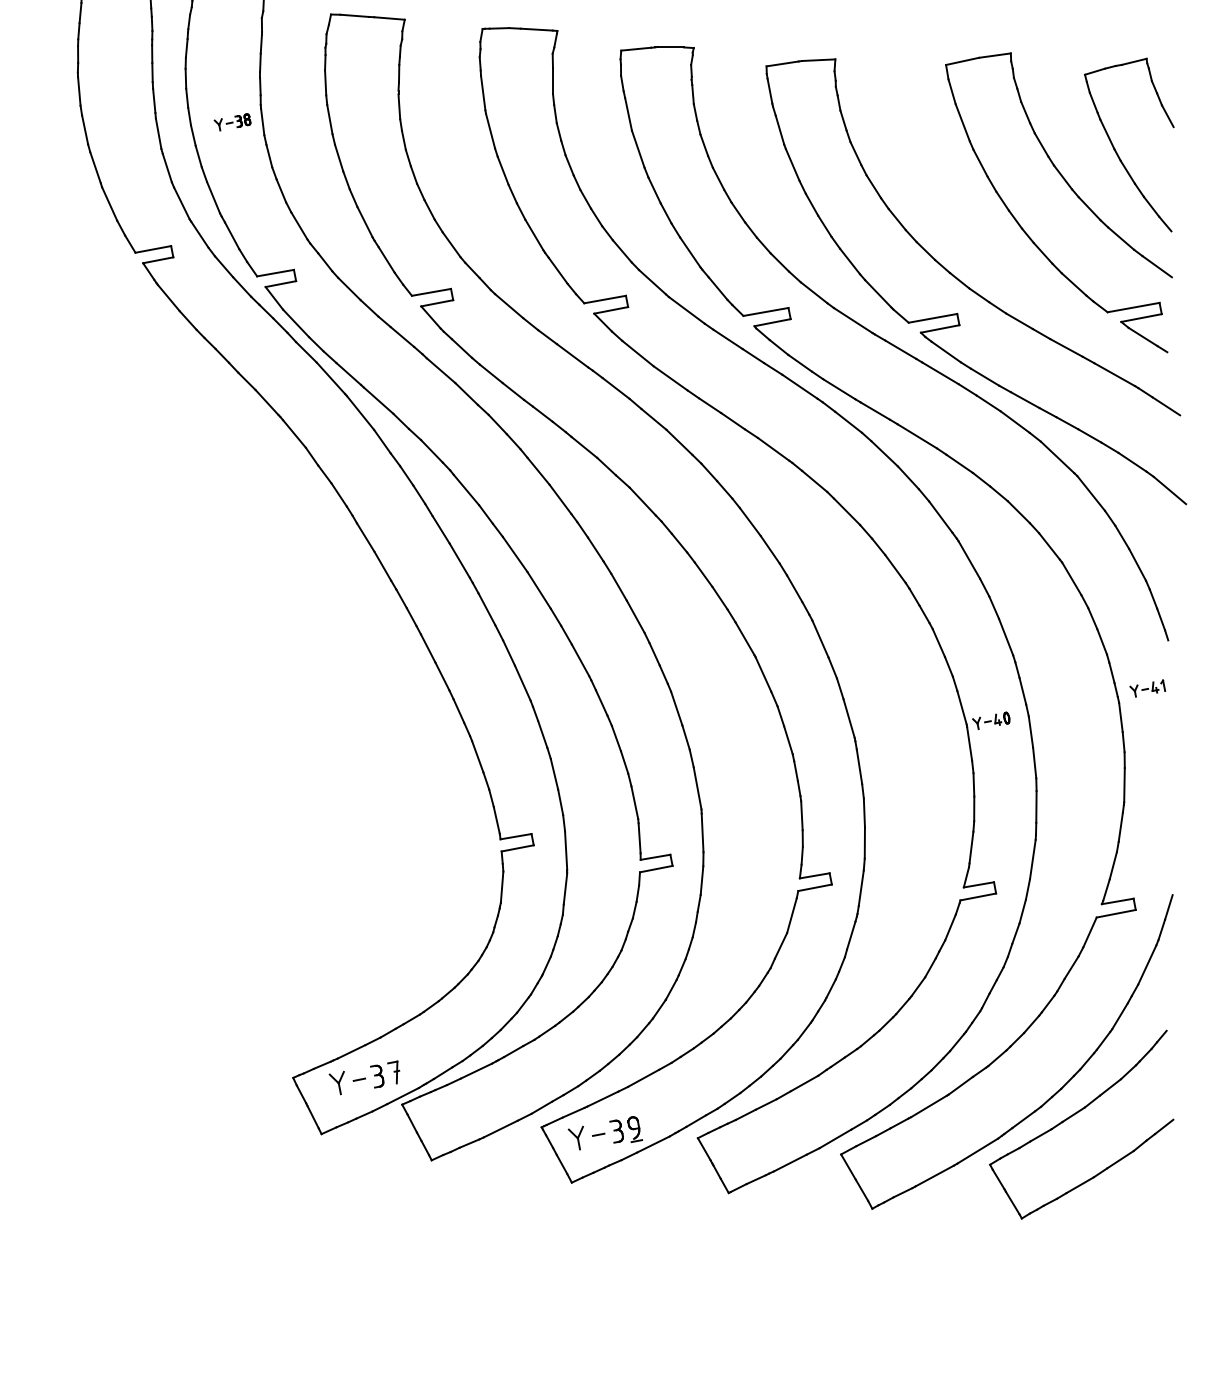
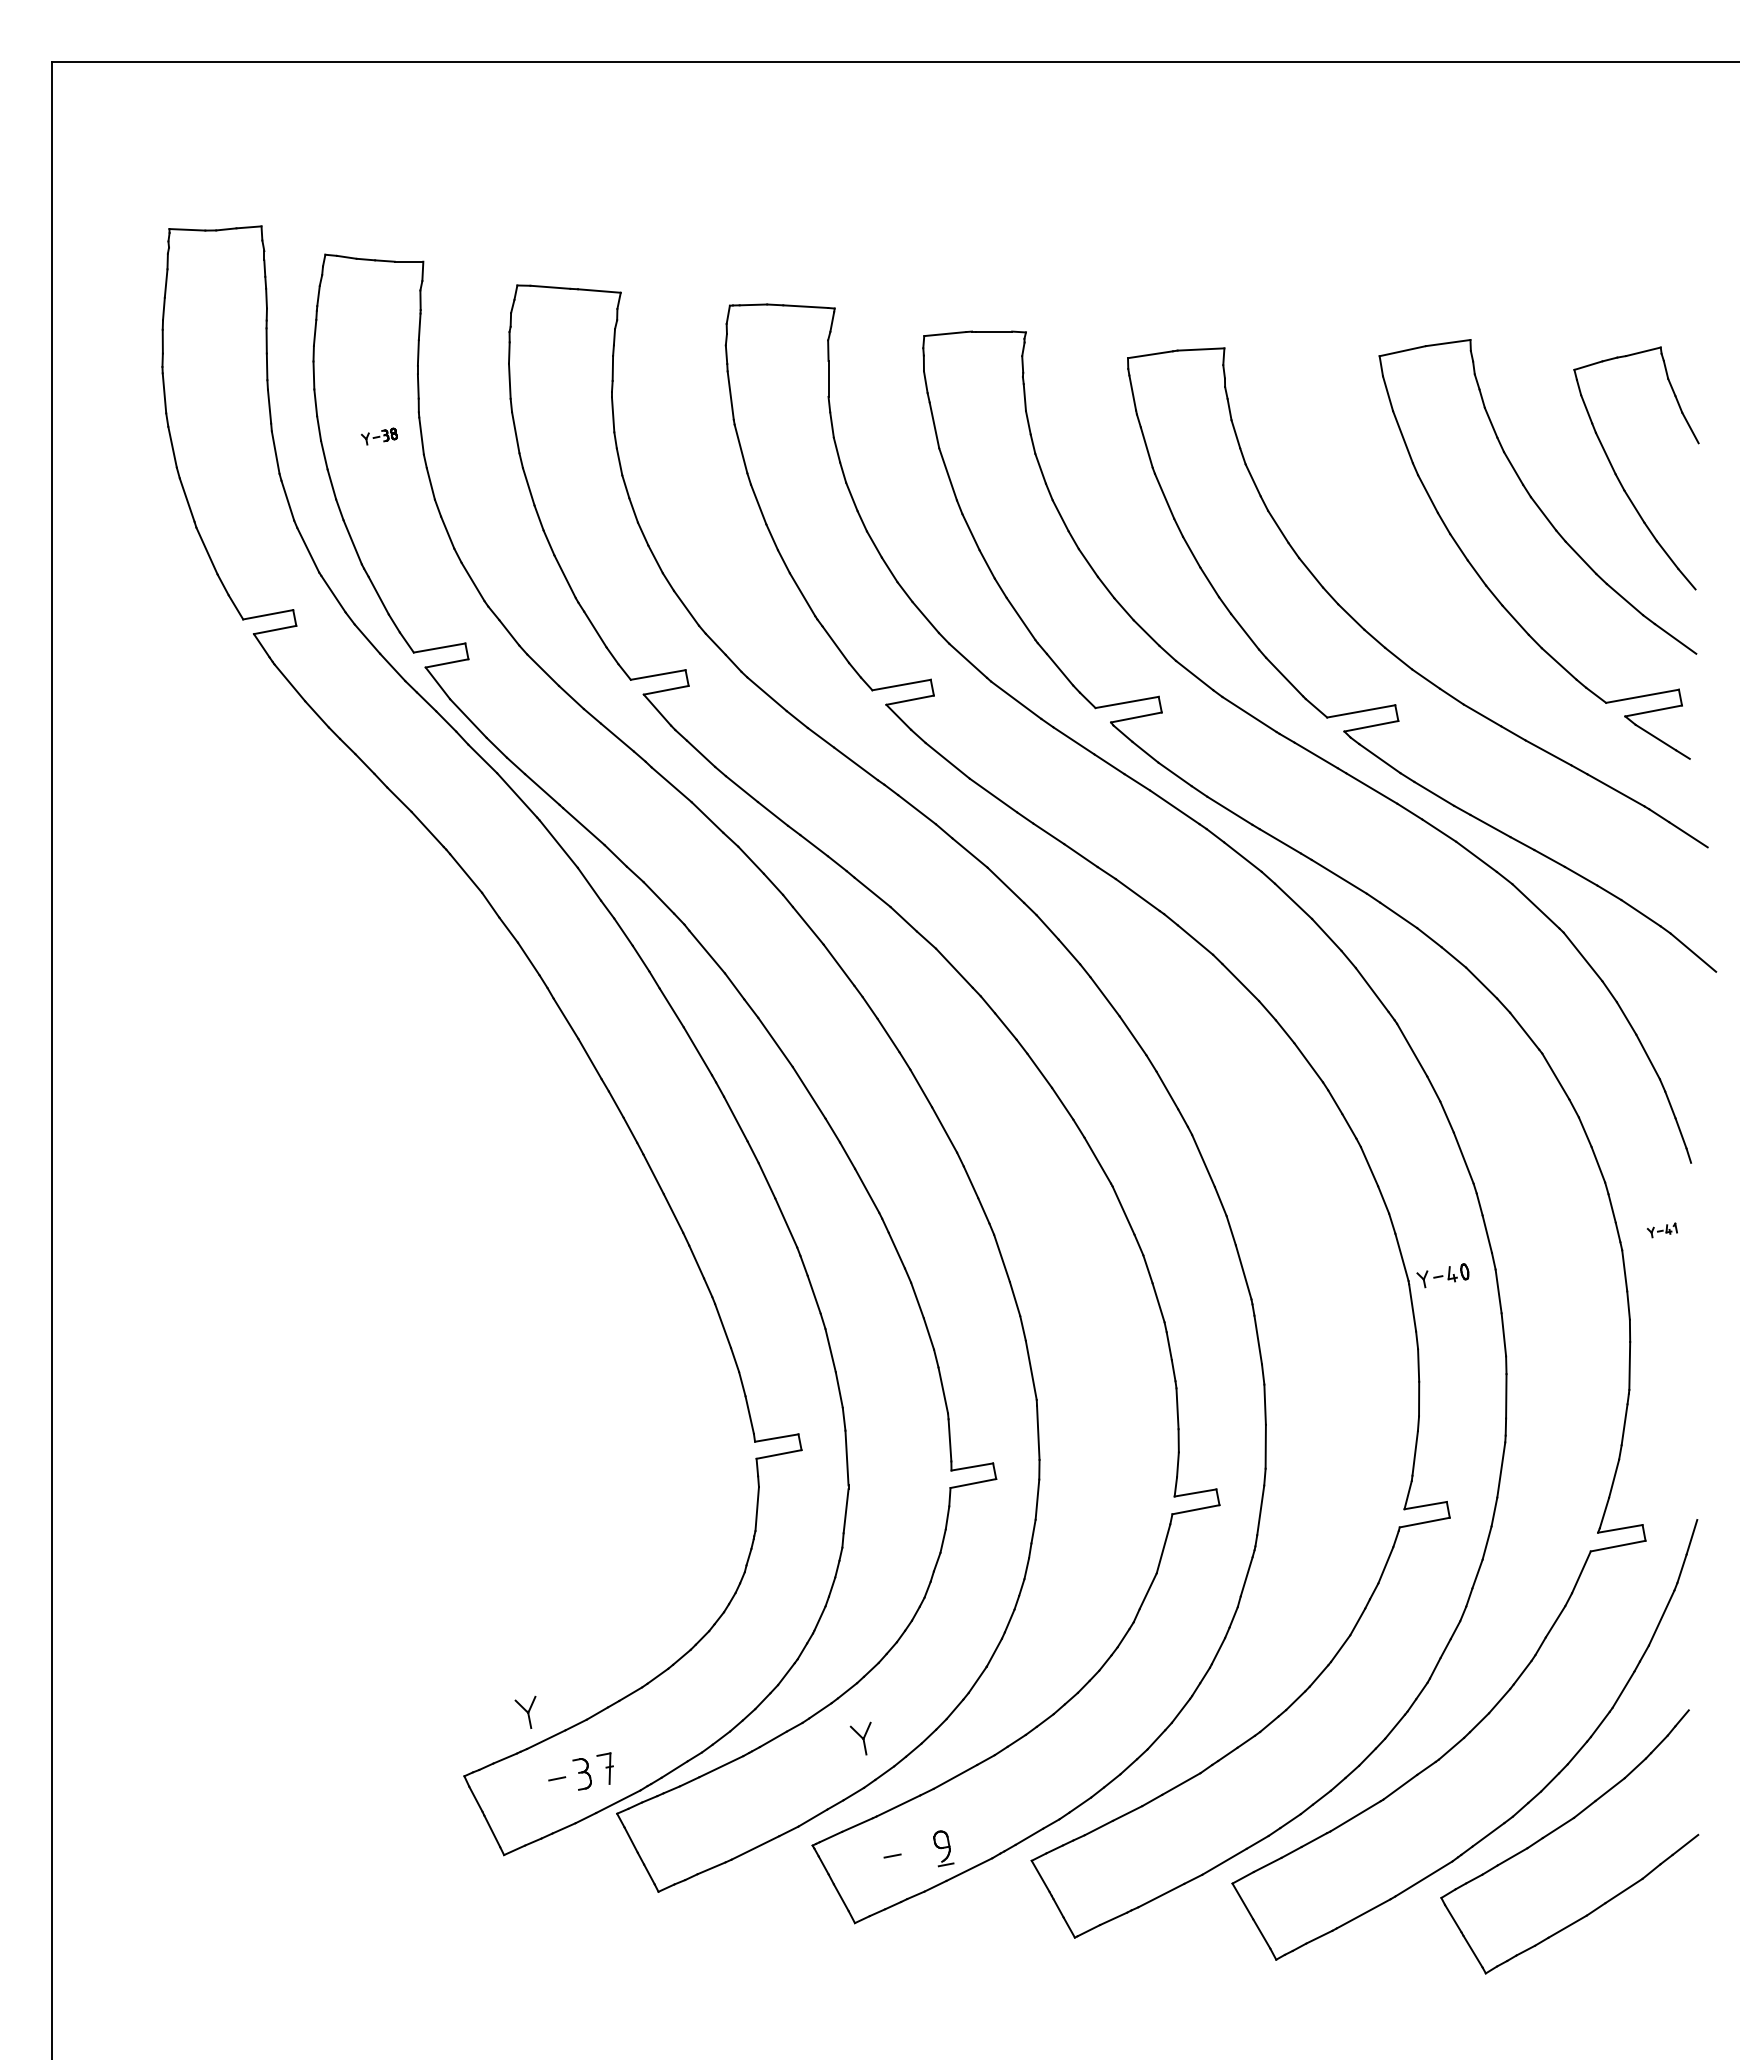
part: (232, 122) -> (379, 436), size x0.7
part: (1147, 688) -> (1662, 1230), size x0.6
part: (336, 1082) -> (525, 1711), moved
part: (616, 1131) -> (917, 1851), removed
part: (575, 1138) -> (860, 1738), moved

